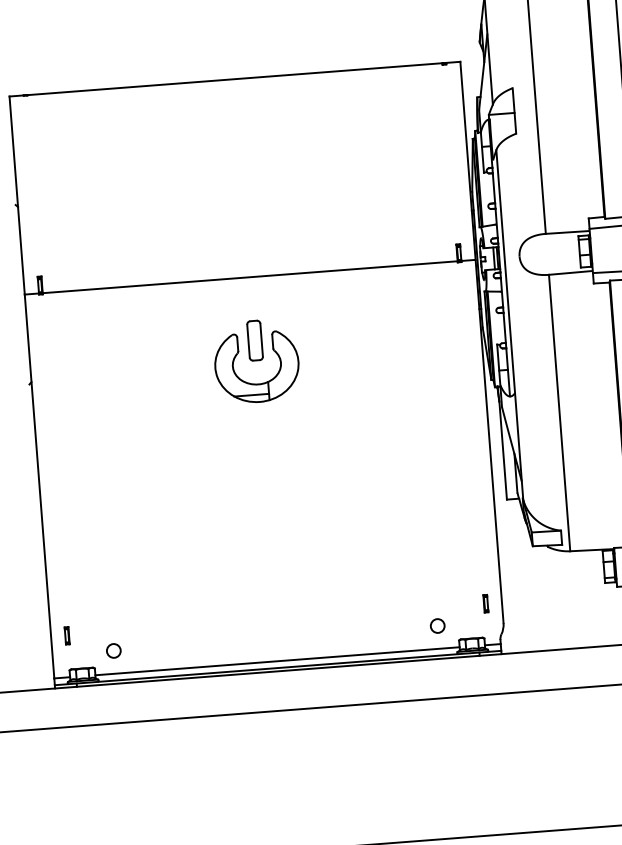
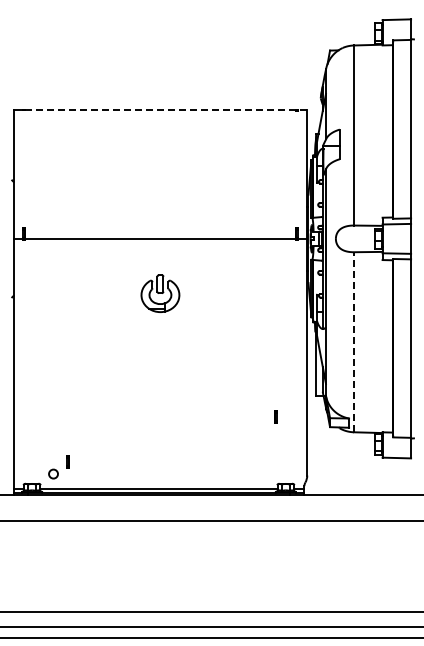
line: (244, 77) -> (166, 109), solid -> dashed
part: (256, 361) -> (160, 293), size x0.7
line: (560, 411) -> (354, 341), solid -> dashed
part: (485, 602) -> (275, 416), moved
circle: (437, 625) -> (264, 473), removed
part: (66, 635) -> (67, 461), moved

